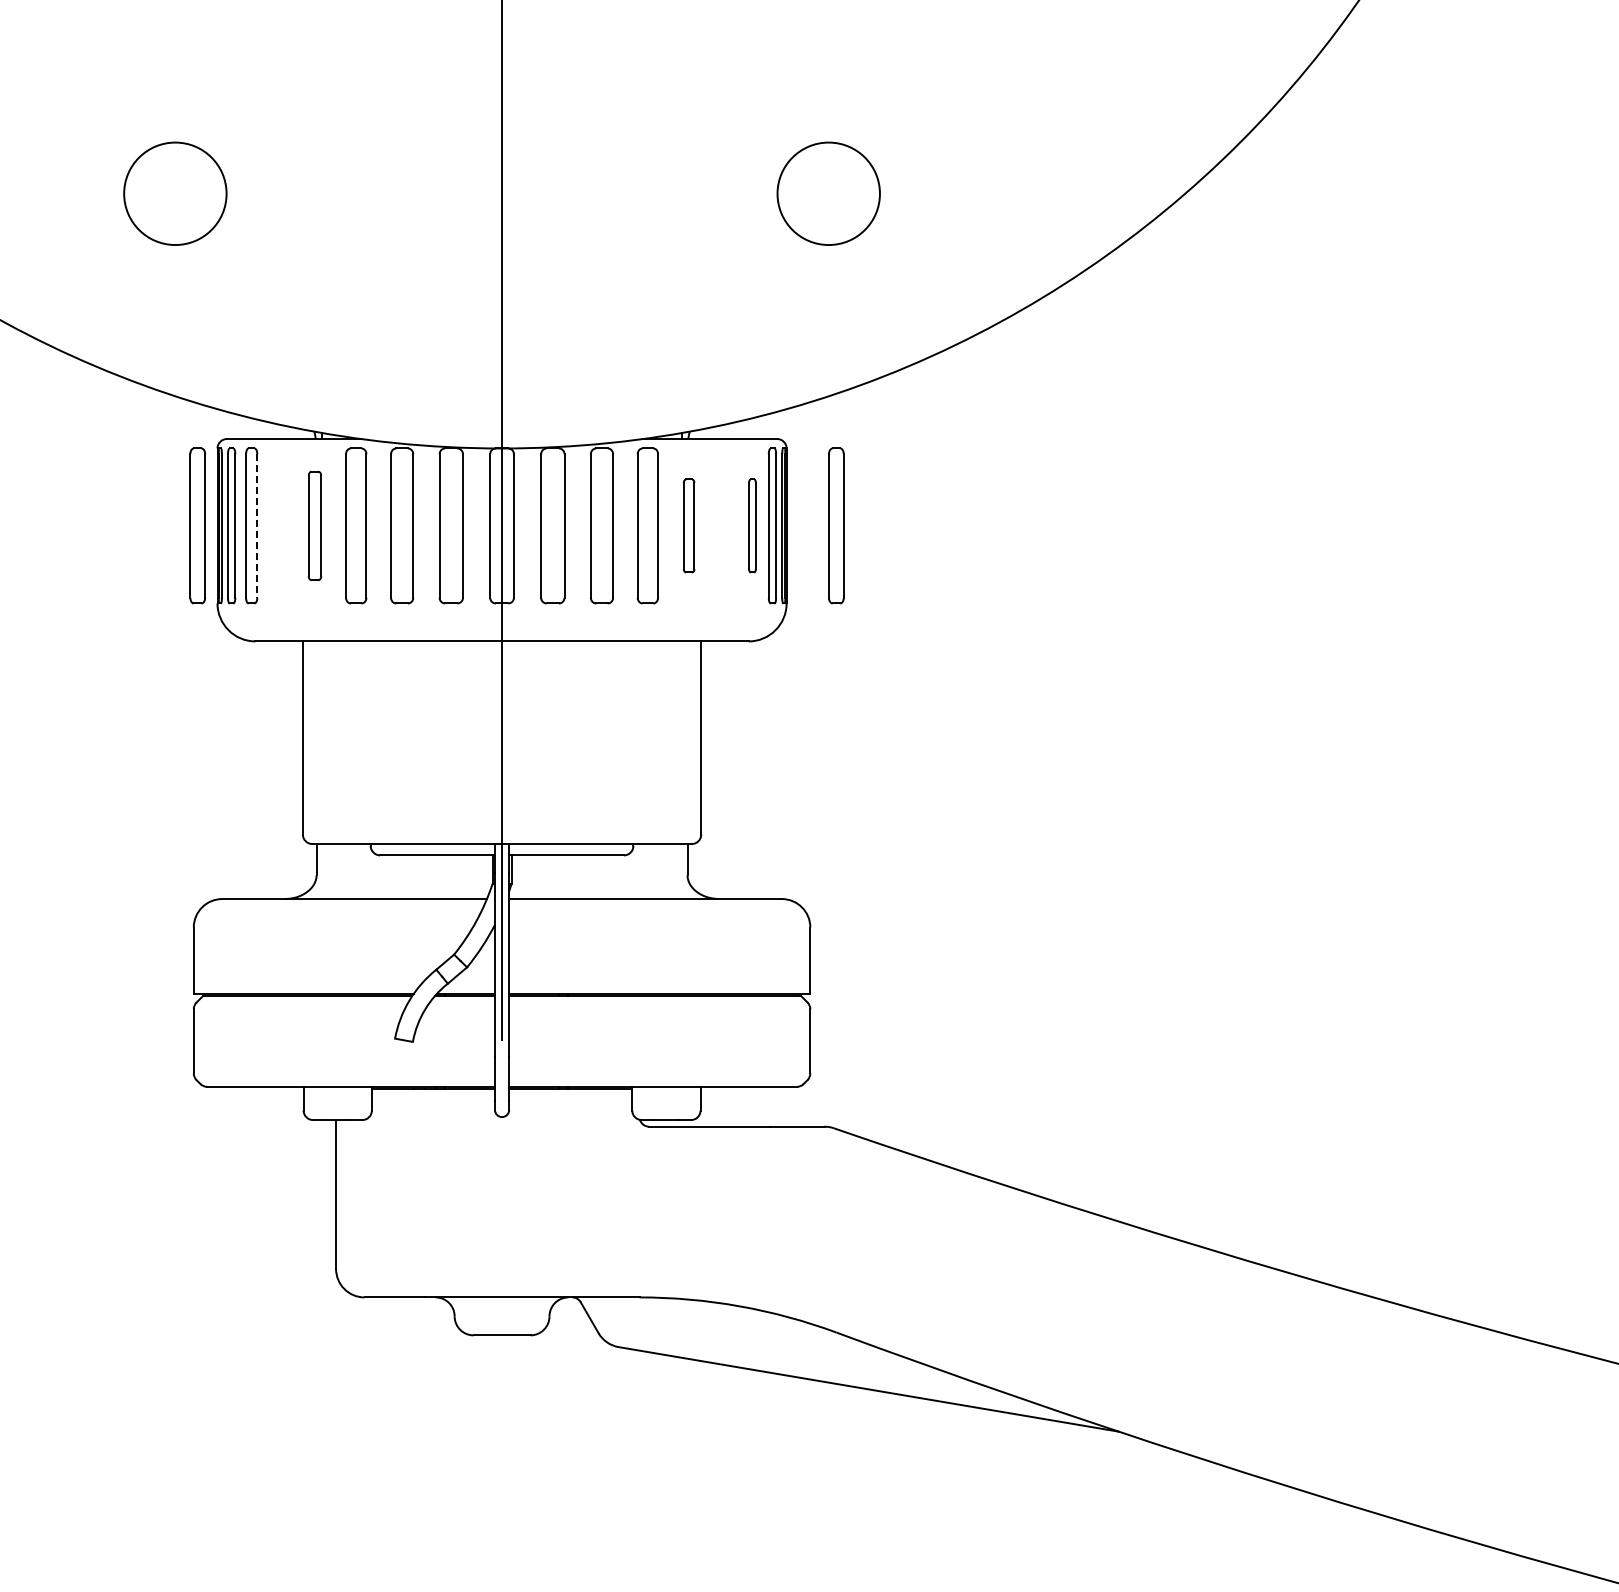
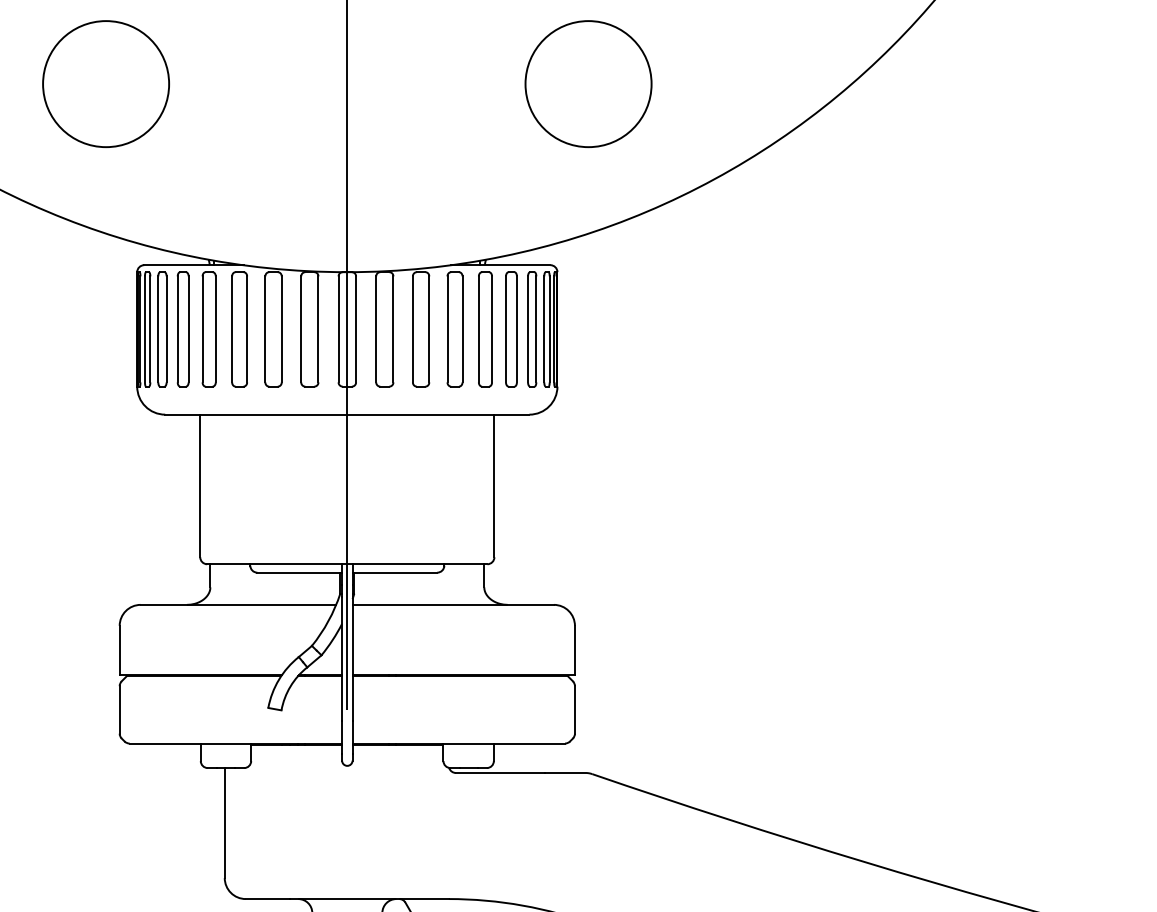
circle: (175, 193) -> (106, 83), size x1.67
circle: (828, 193) -> (588, 83), size x1.67
part: (197, 525) -> (182, 329), moved
line: (257, 525) -> (166, 329), dashed -> solid
part: (314, 525) -> (208, 329), size x1.43
part: (688, 525) -> (484, 329), size x1.67
part: (752, 525) -> (532, 329), size x1.67
part: (836, 525) -> (511, 329), moved

